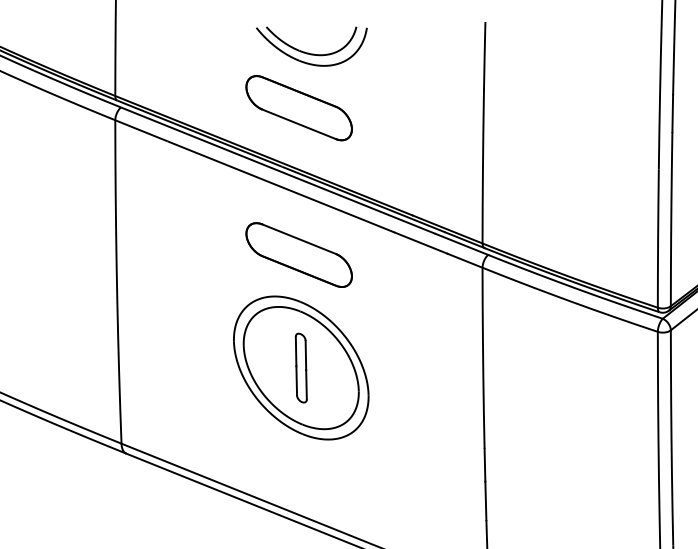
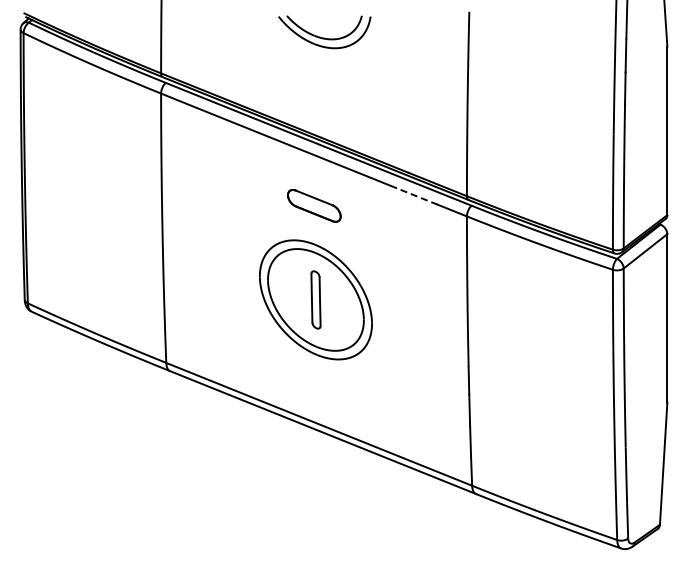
part: (299, 108) -> (314, 83), removed
line: (420, 242) -> (415, 195), solid -> dashed
part: (299, 254) -> (314, 205), size x0.6

